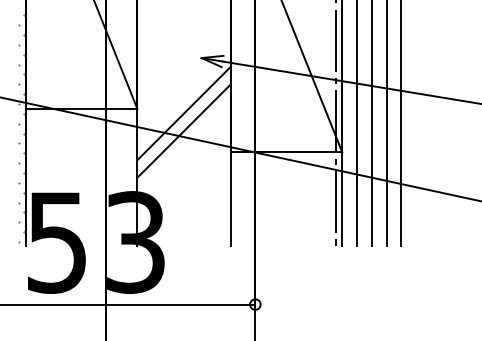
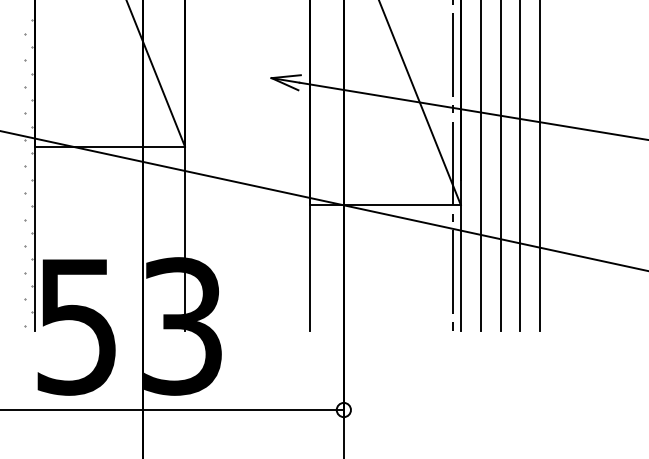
line: (183, 113) -> (247, 152), removed
line: (183, 131) -> (247, 176), removed

